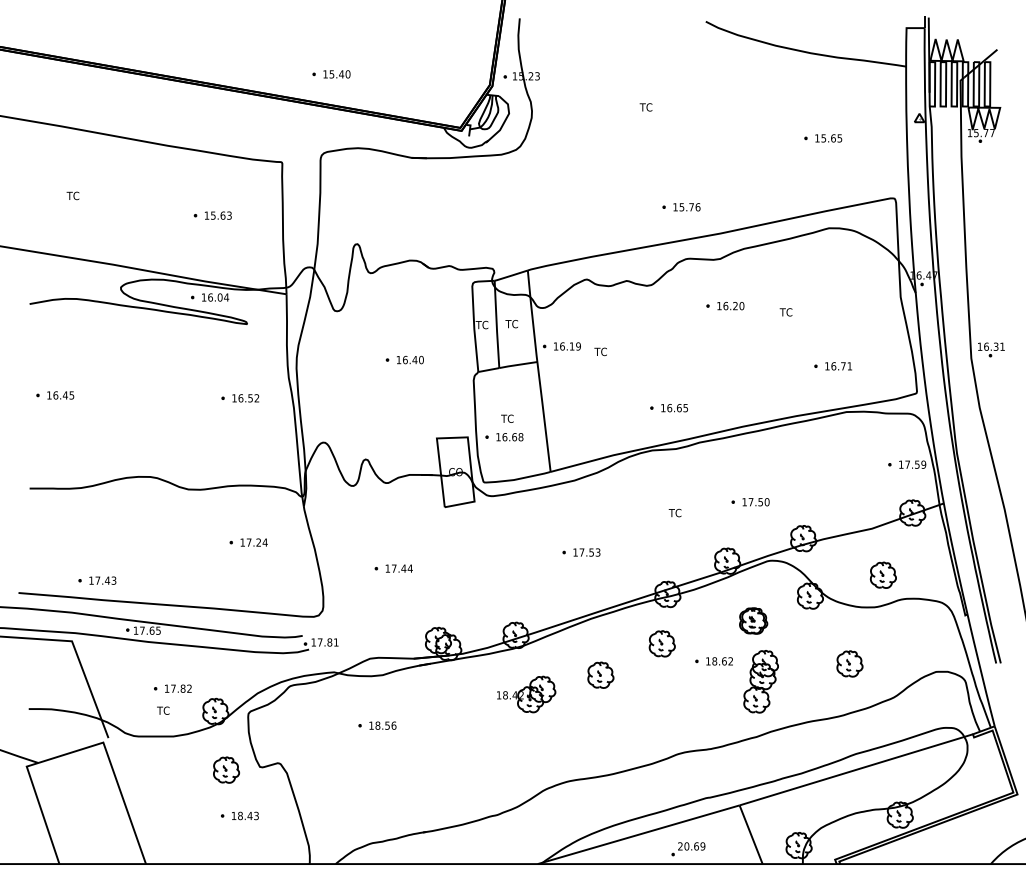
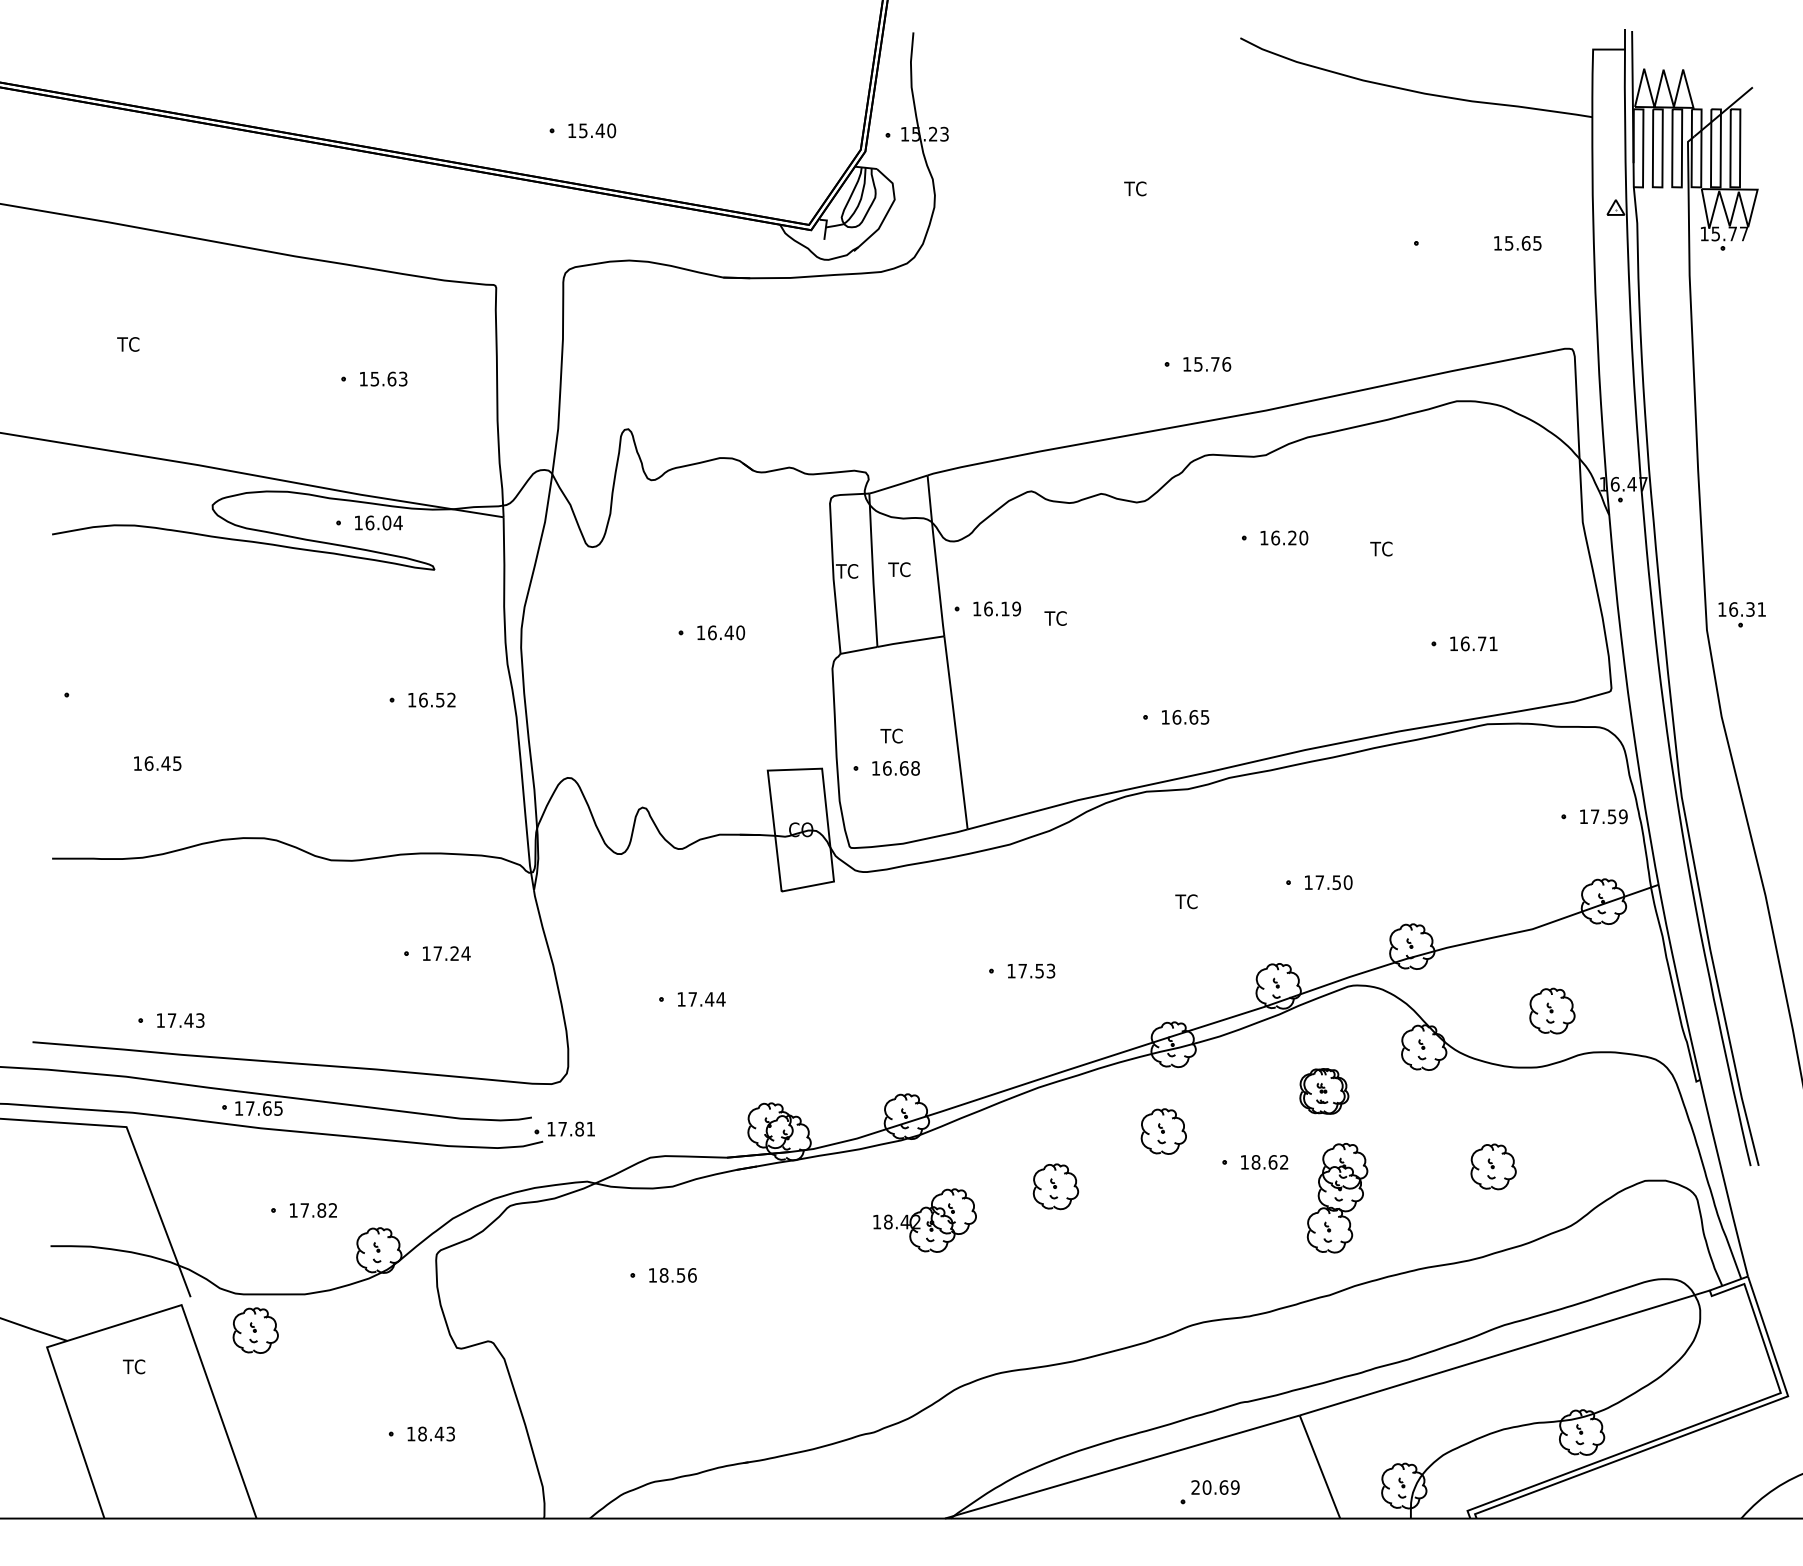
text: (828, 138) -> (1517, 243), moved
text: (60, 395) -> (157, 763), moved
text: (163, 710) -> (134, 1366), moved
part: (226, 769) -> (255, 1329), moved

